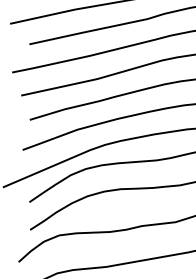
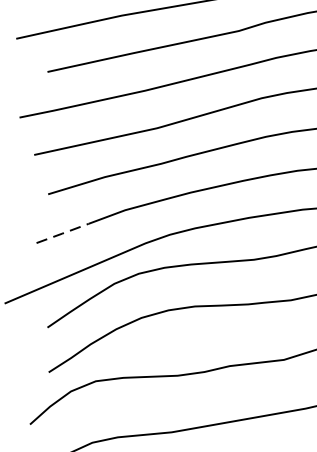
line: (38, 144) -> (62, 234), solid -> dashed

